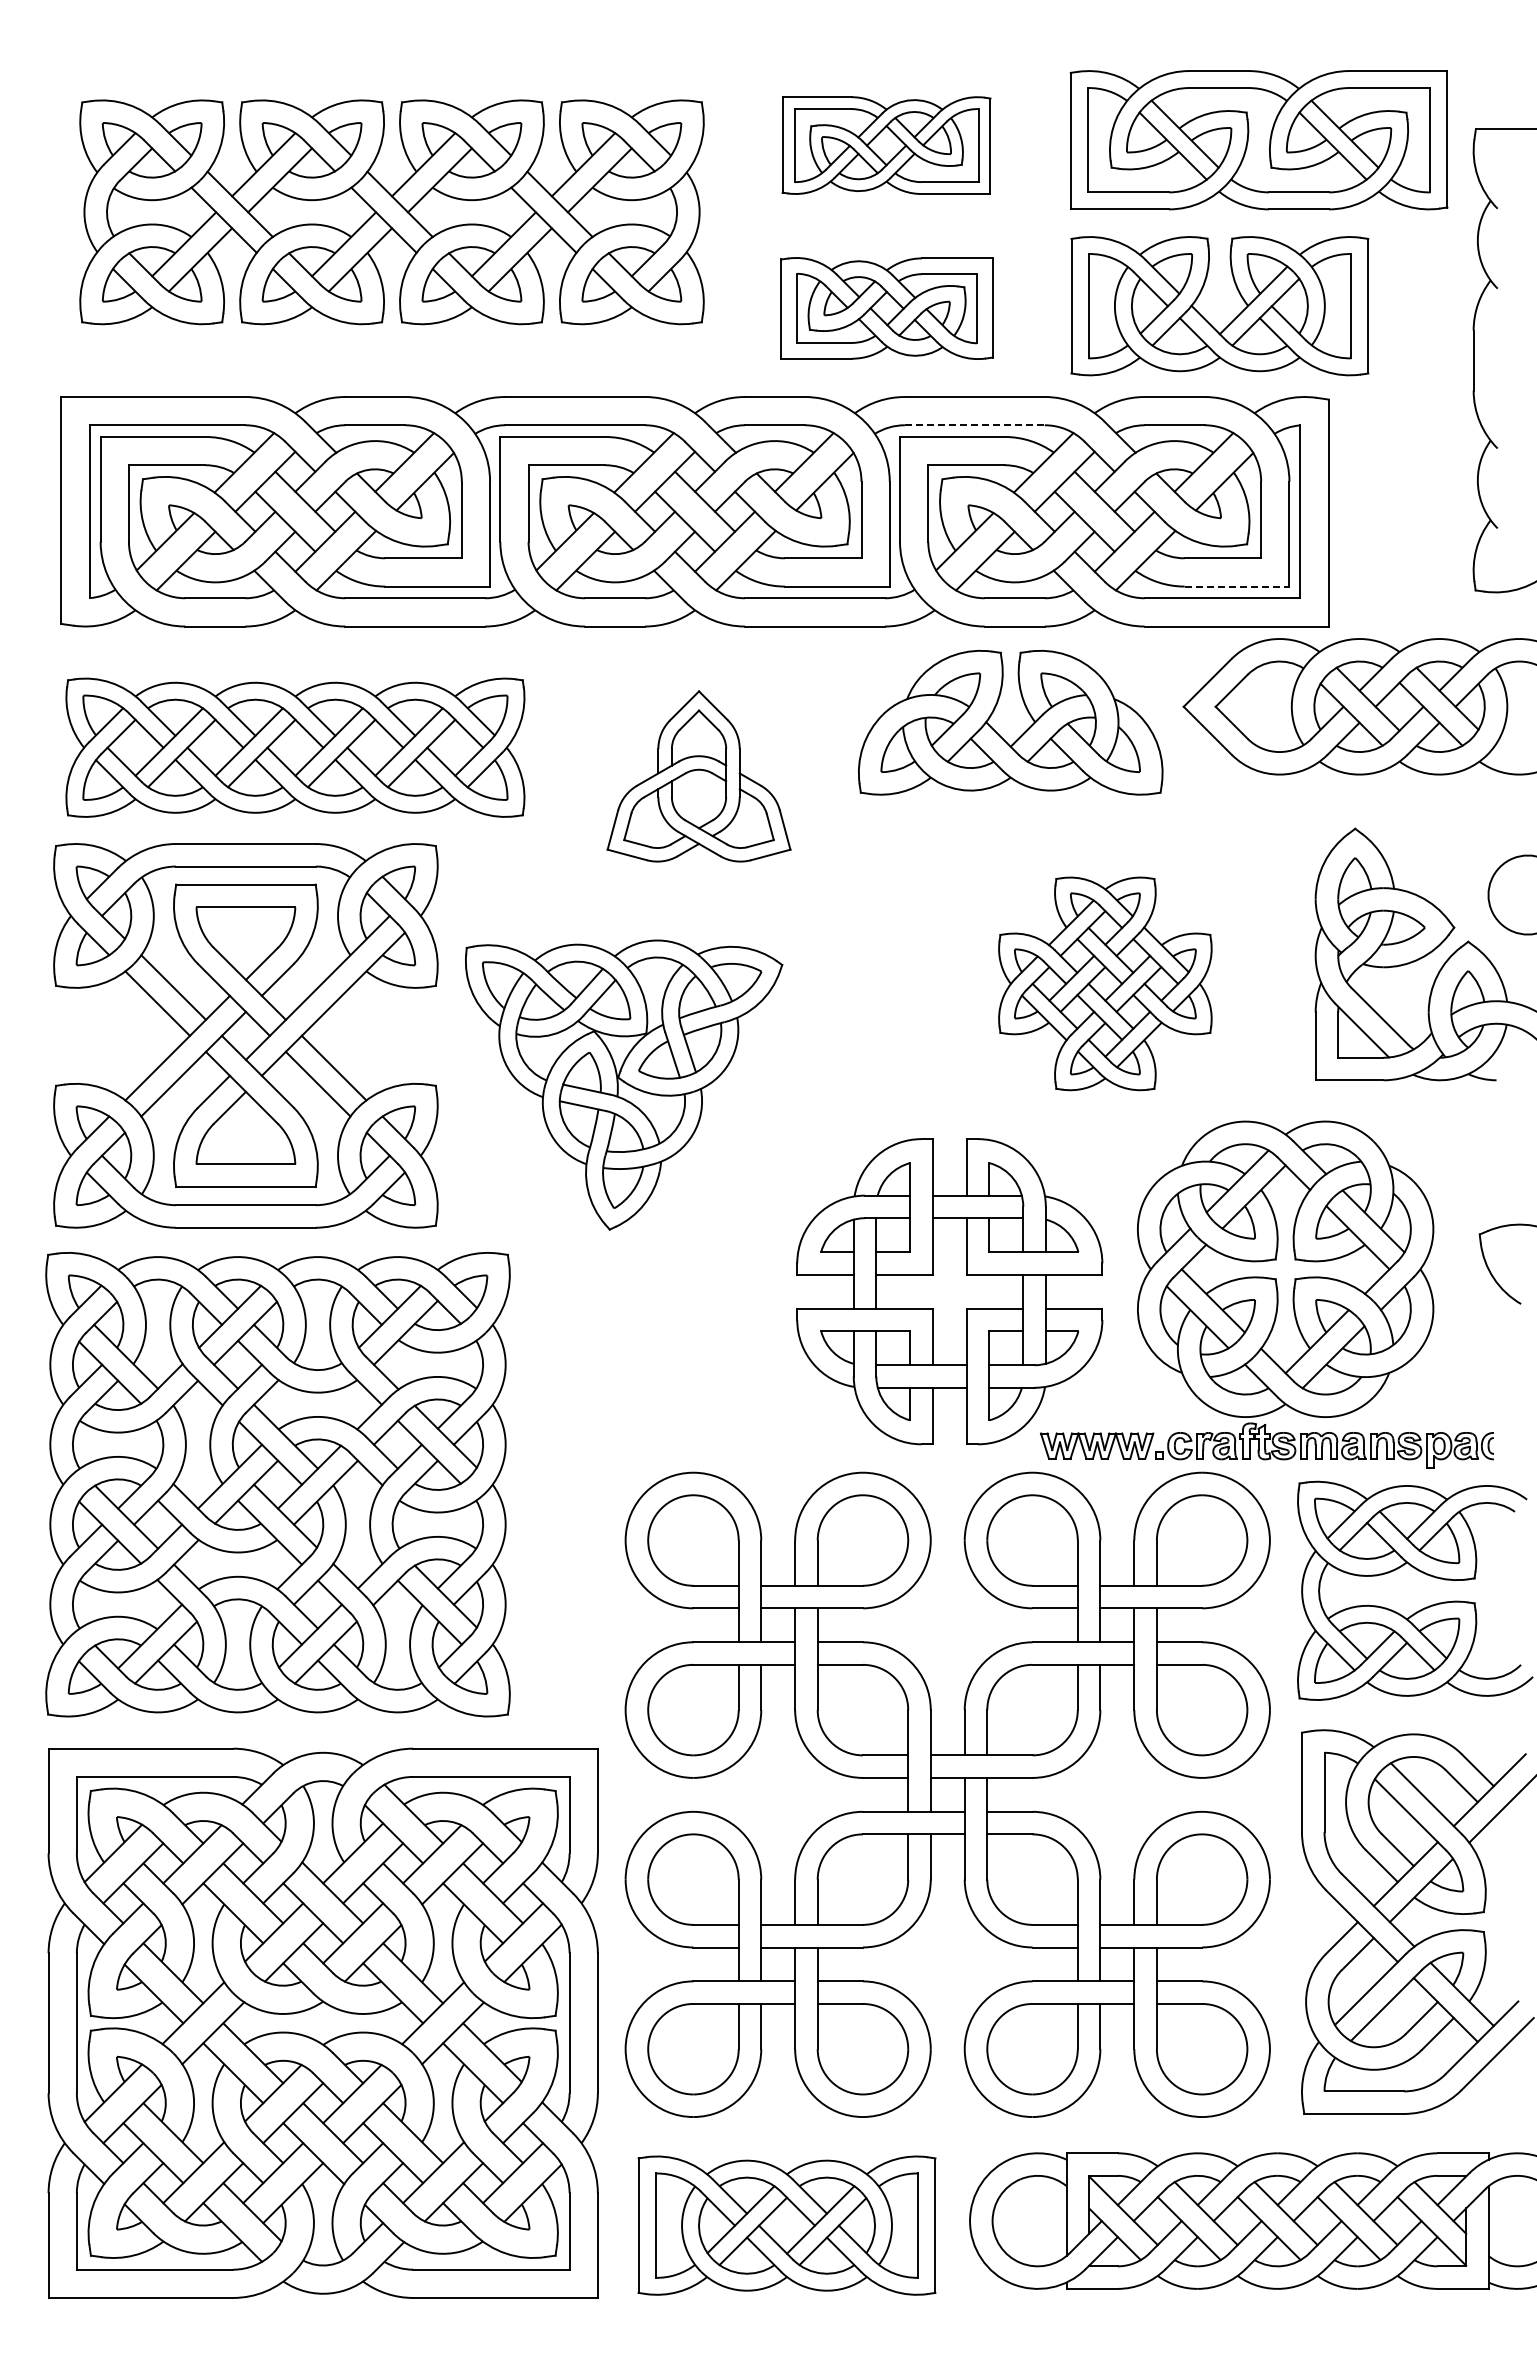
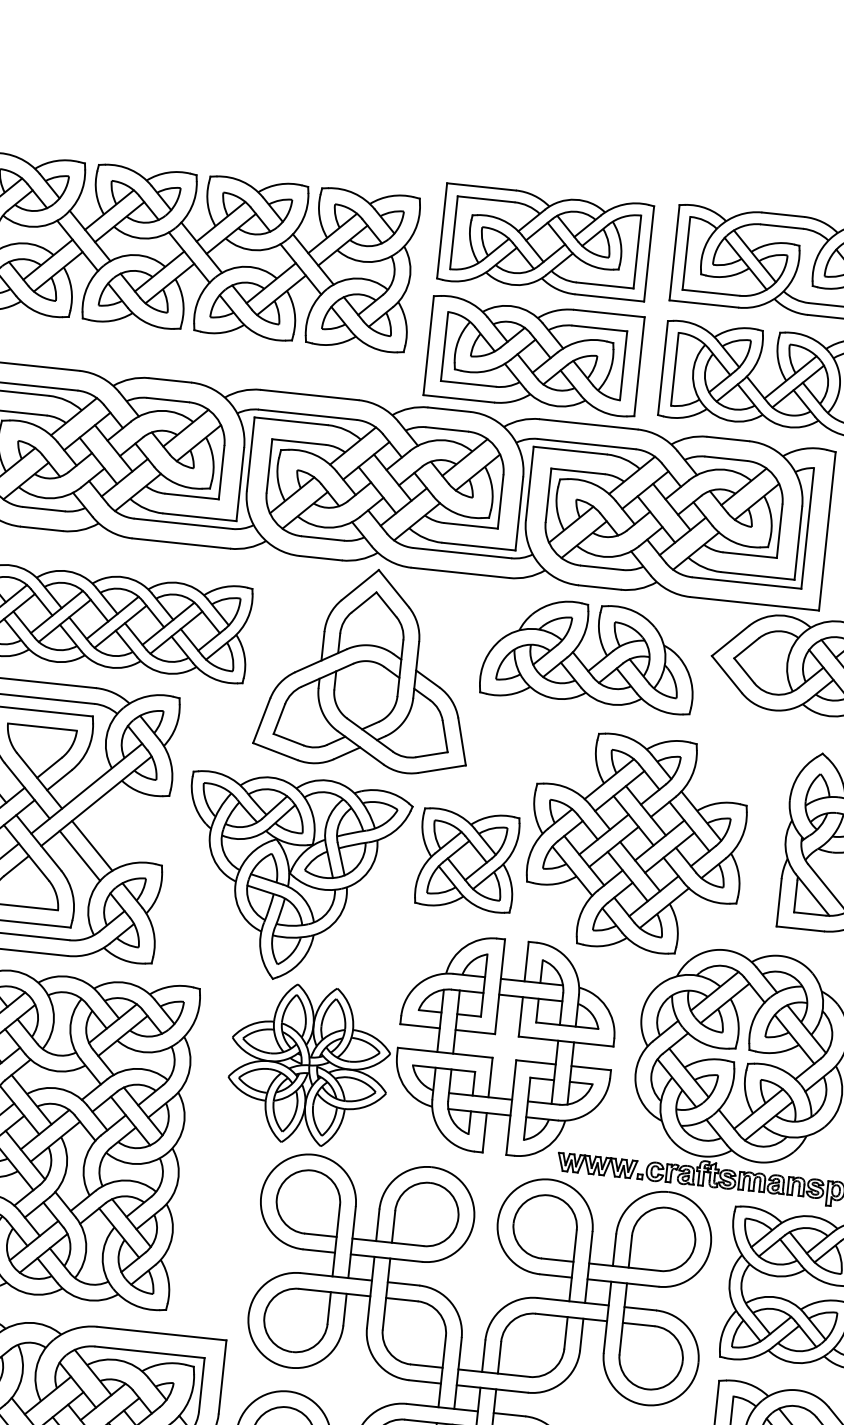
part: (886, 145) -> (545, 242), size x1.43
part: (886, 308) -> (533, 356), size x1.43
line: (974, 425) -> (586, 444), dashed -> solid
line: (1237, 586) -> (758, 575), dashed -> solid
part: (698, 776) -> (368, 669), size x1.67
part: (1105, 983) -> (637, 843), size x1.43
part: (867, 1033) -> (467, 860), added
part: (673, 1346) -> (308, 1065), added

